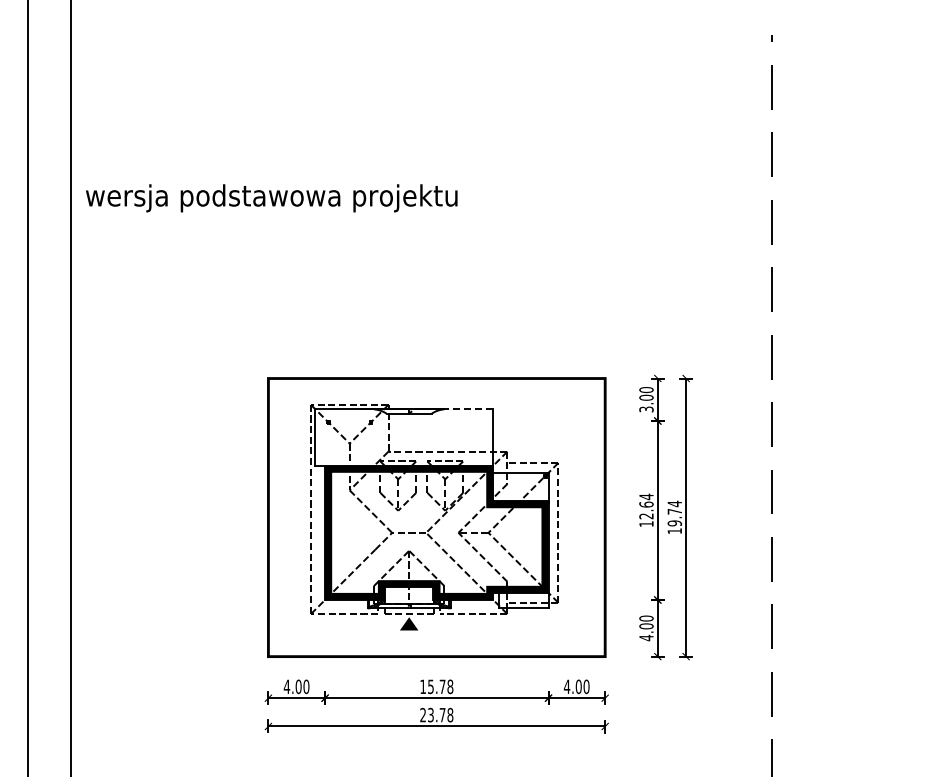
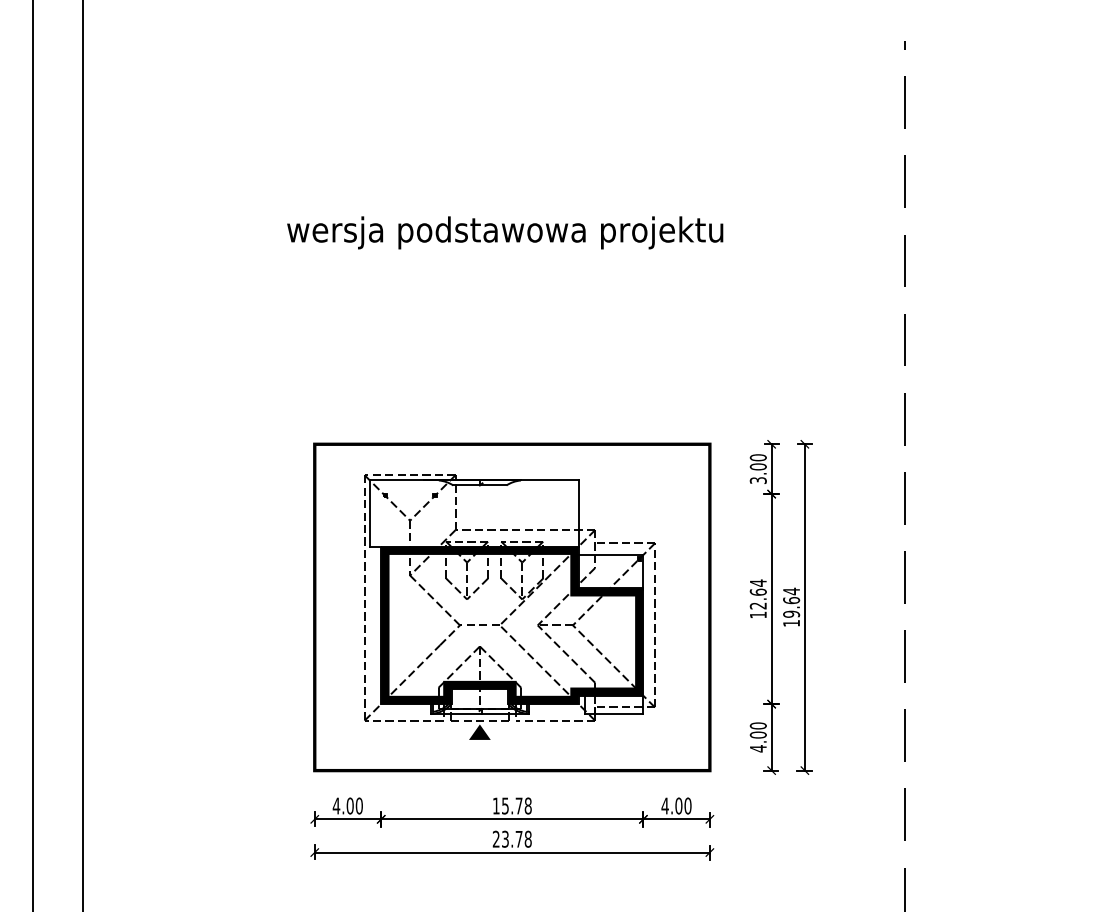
text: (271, 198) -> (504, 233), moved
line: (467, 409) -> (548, 480), dashed -> solid
text: (674, 511) -> (791, 600), 19.74 -> 19.64

